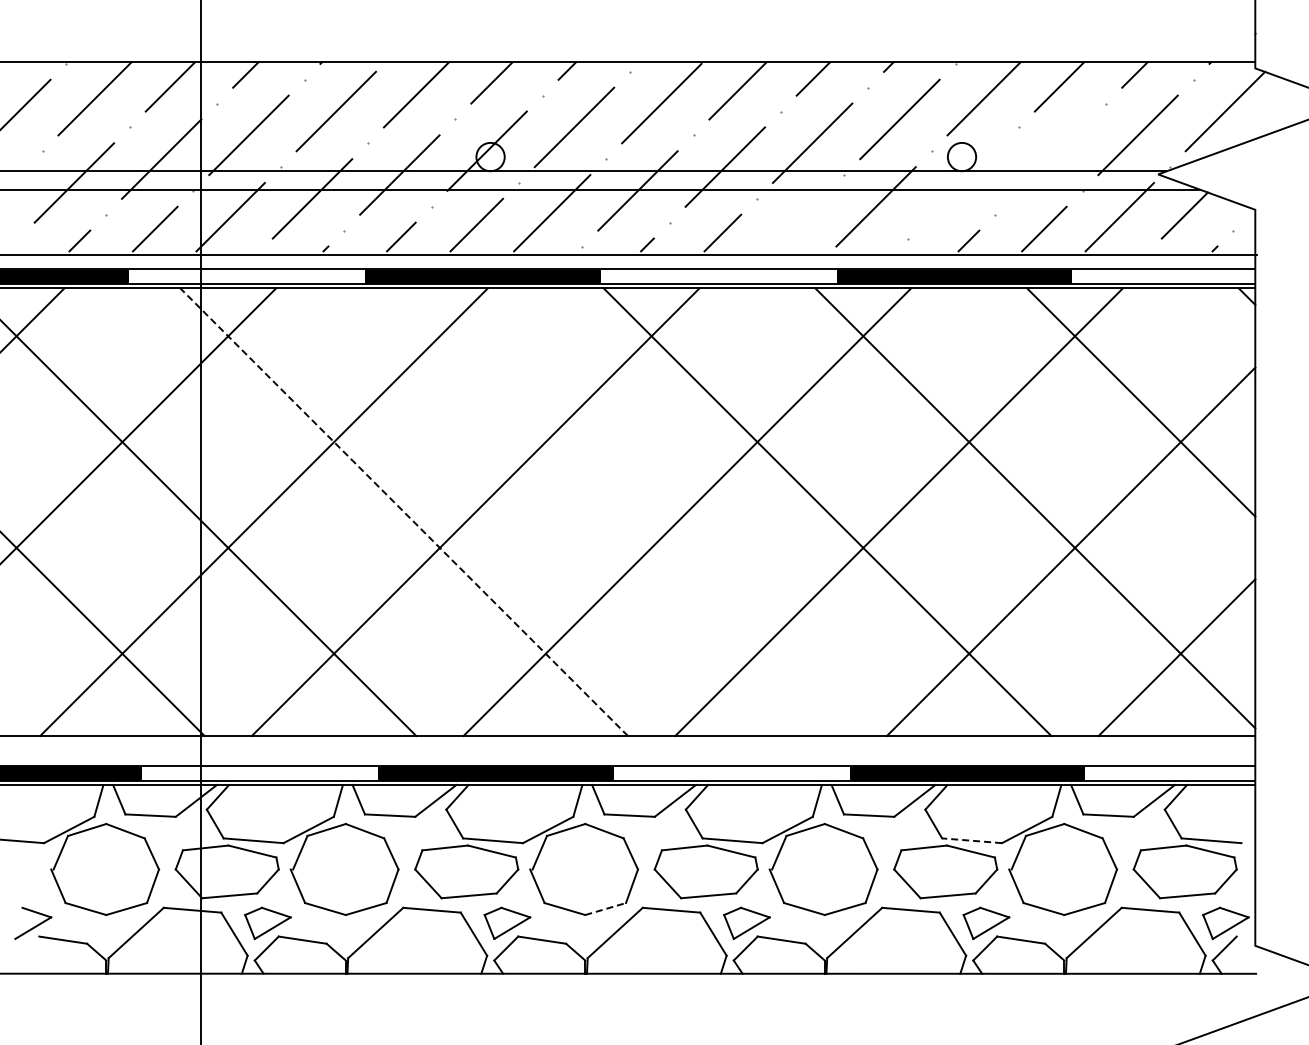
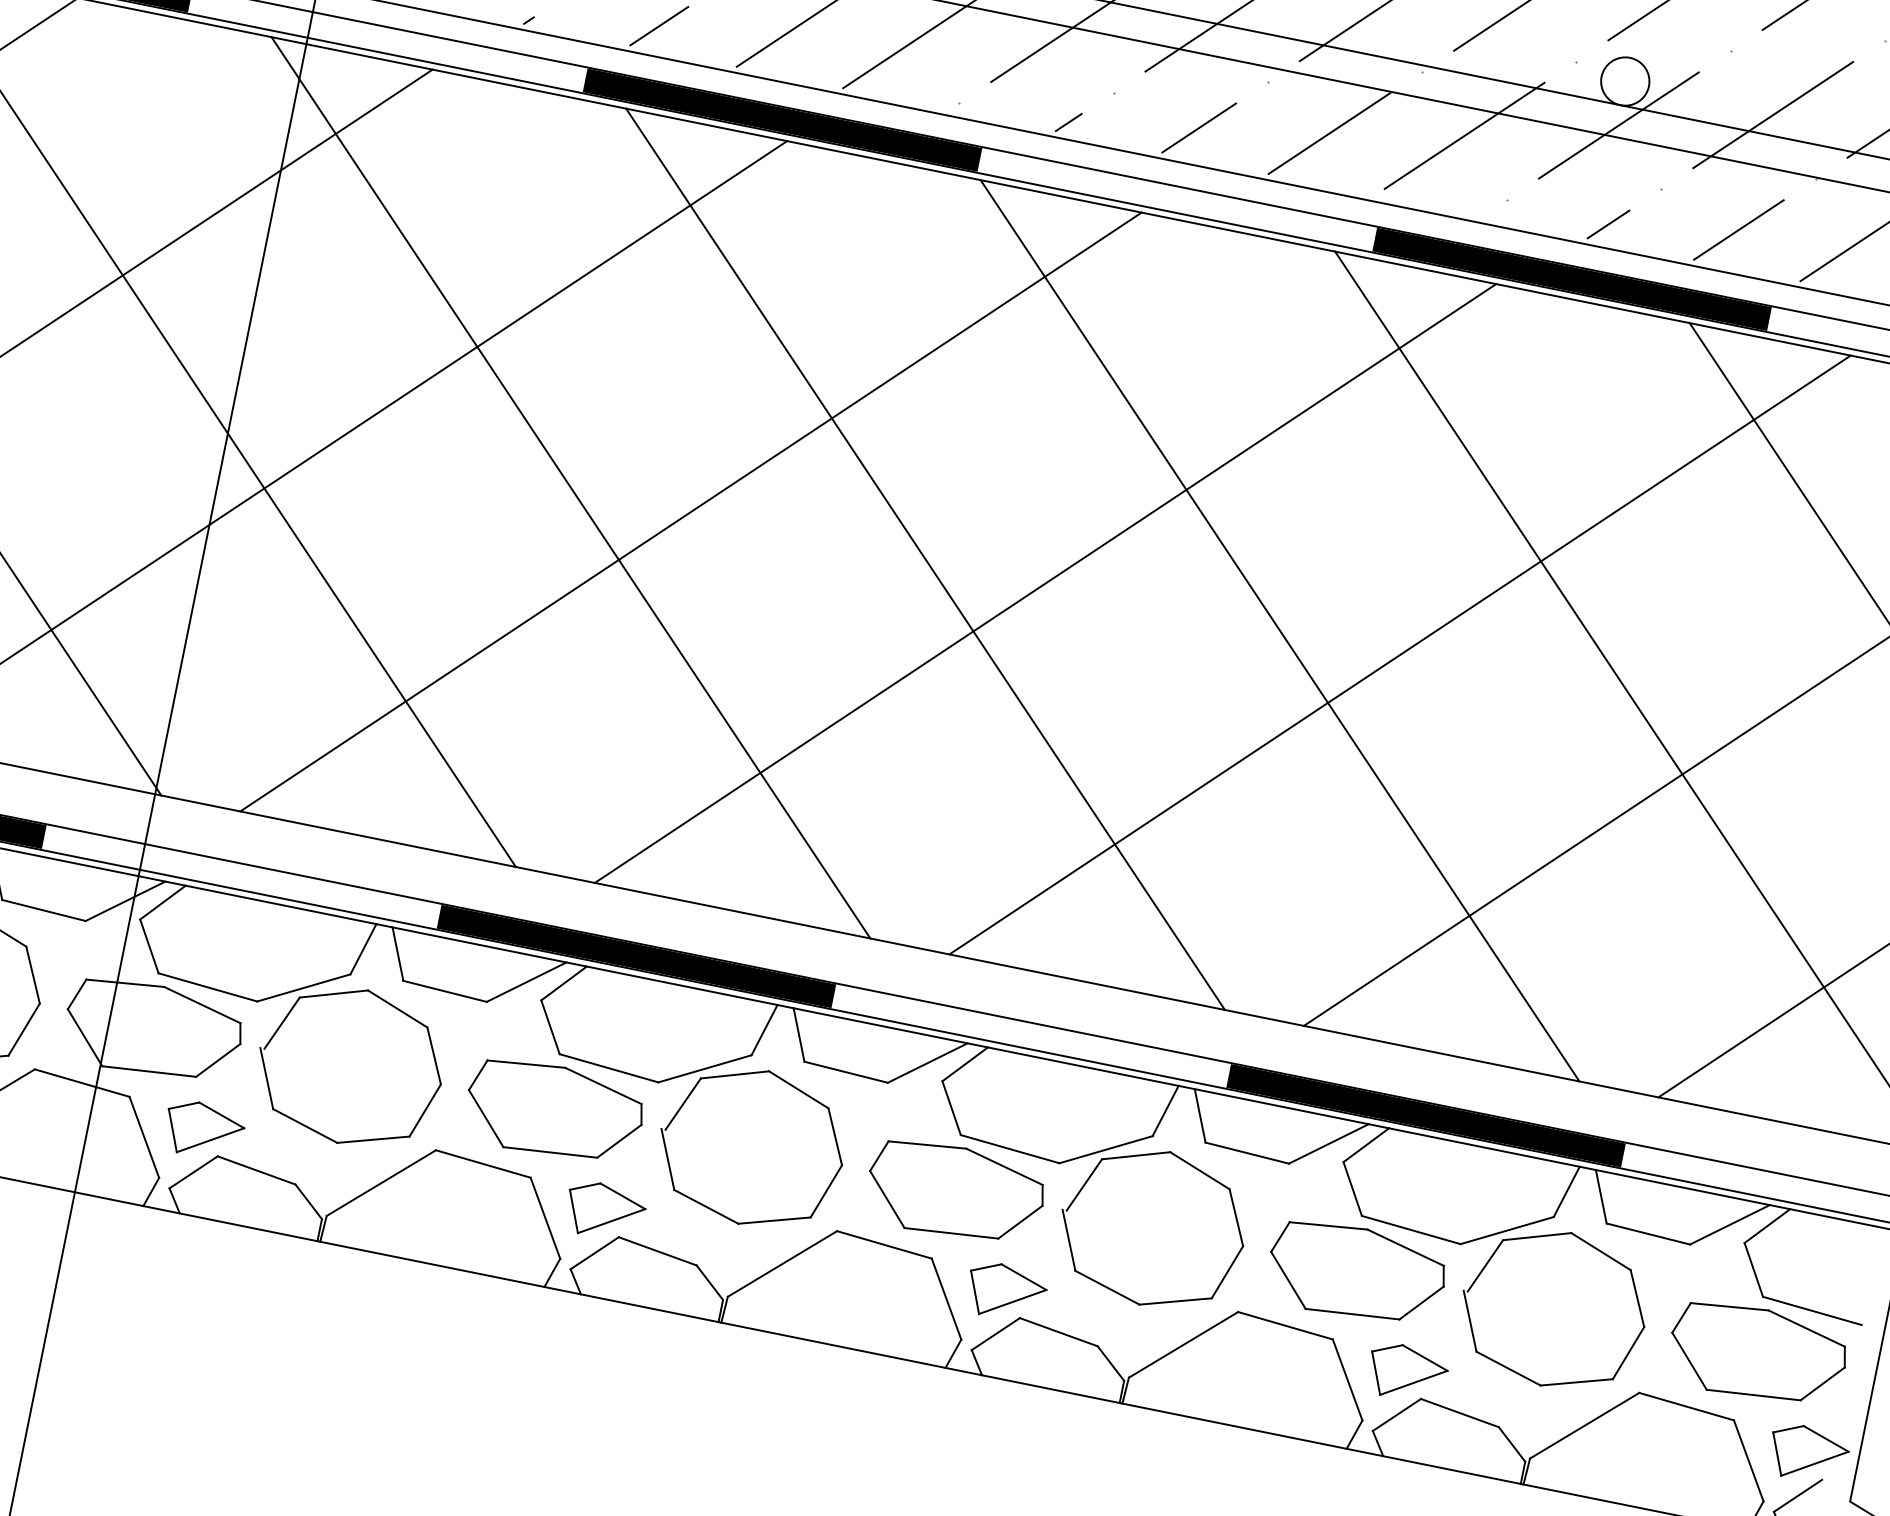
line: (1050, 158) -> (1772, 113), added
line: (963, 182) -> (1619, 124), added
line: (798, 220) -> (1329, 132), added
line: (404, 512) -> (571, 488), dashed -> solid
line: (615, 512) -> (924, 559), added
line: (971, 840) -> (1410, 1229), dashed -> solid
line: (606, 908) -> (776, 1220), dashed -> solid

